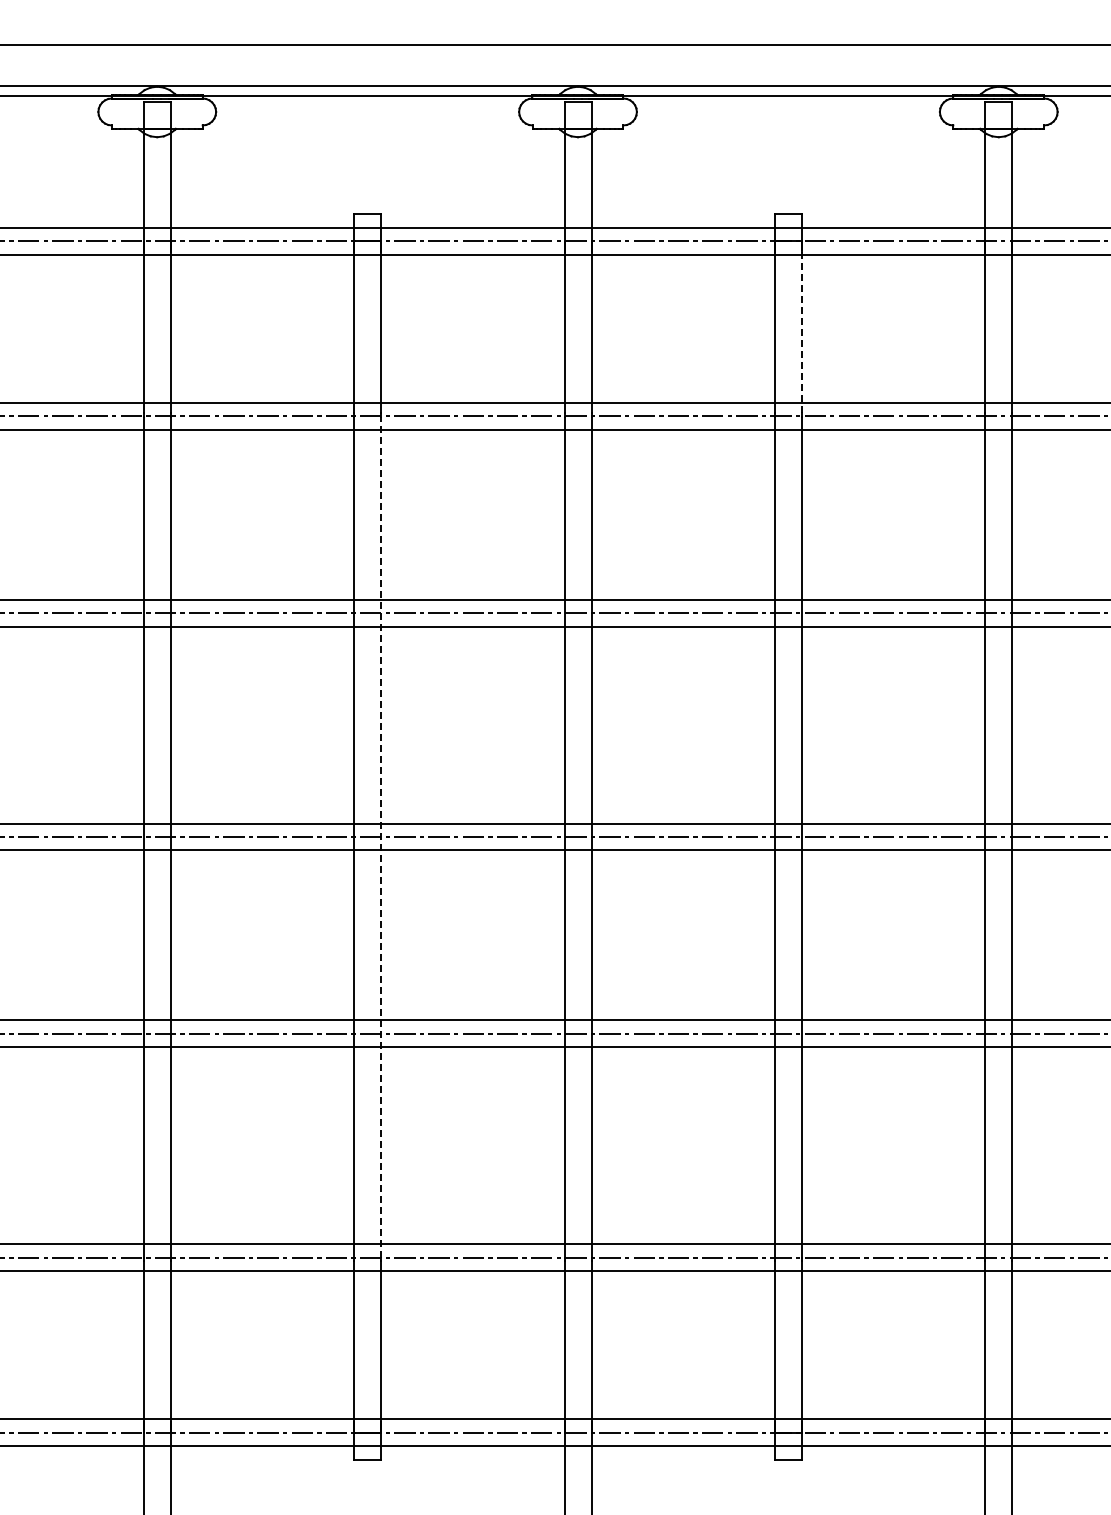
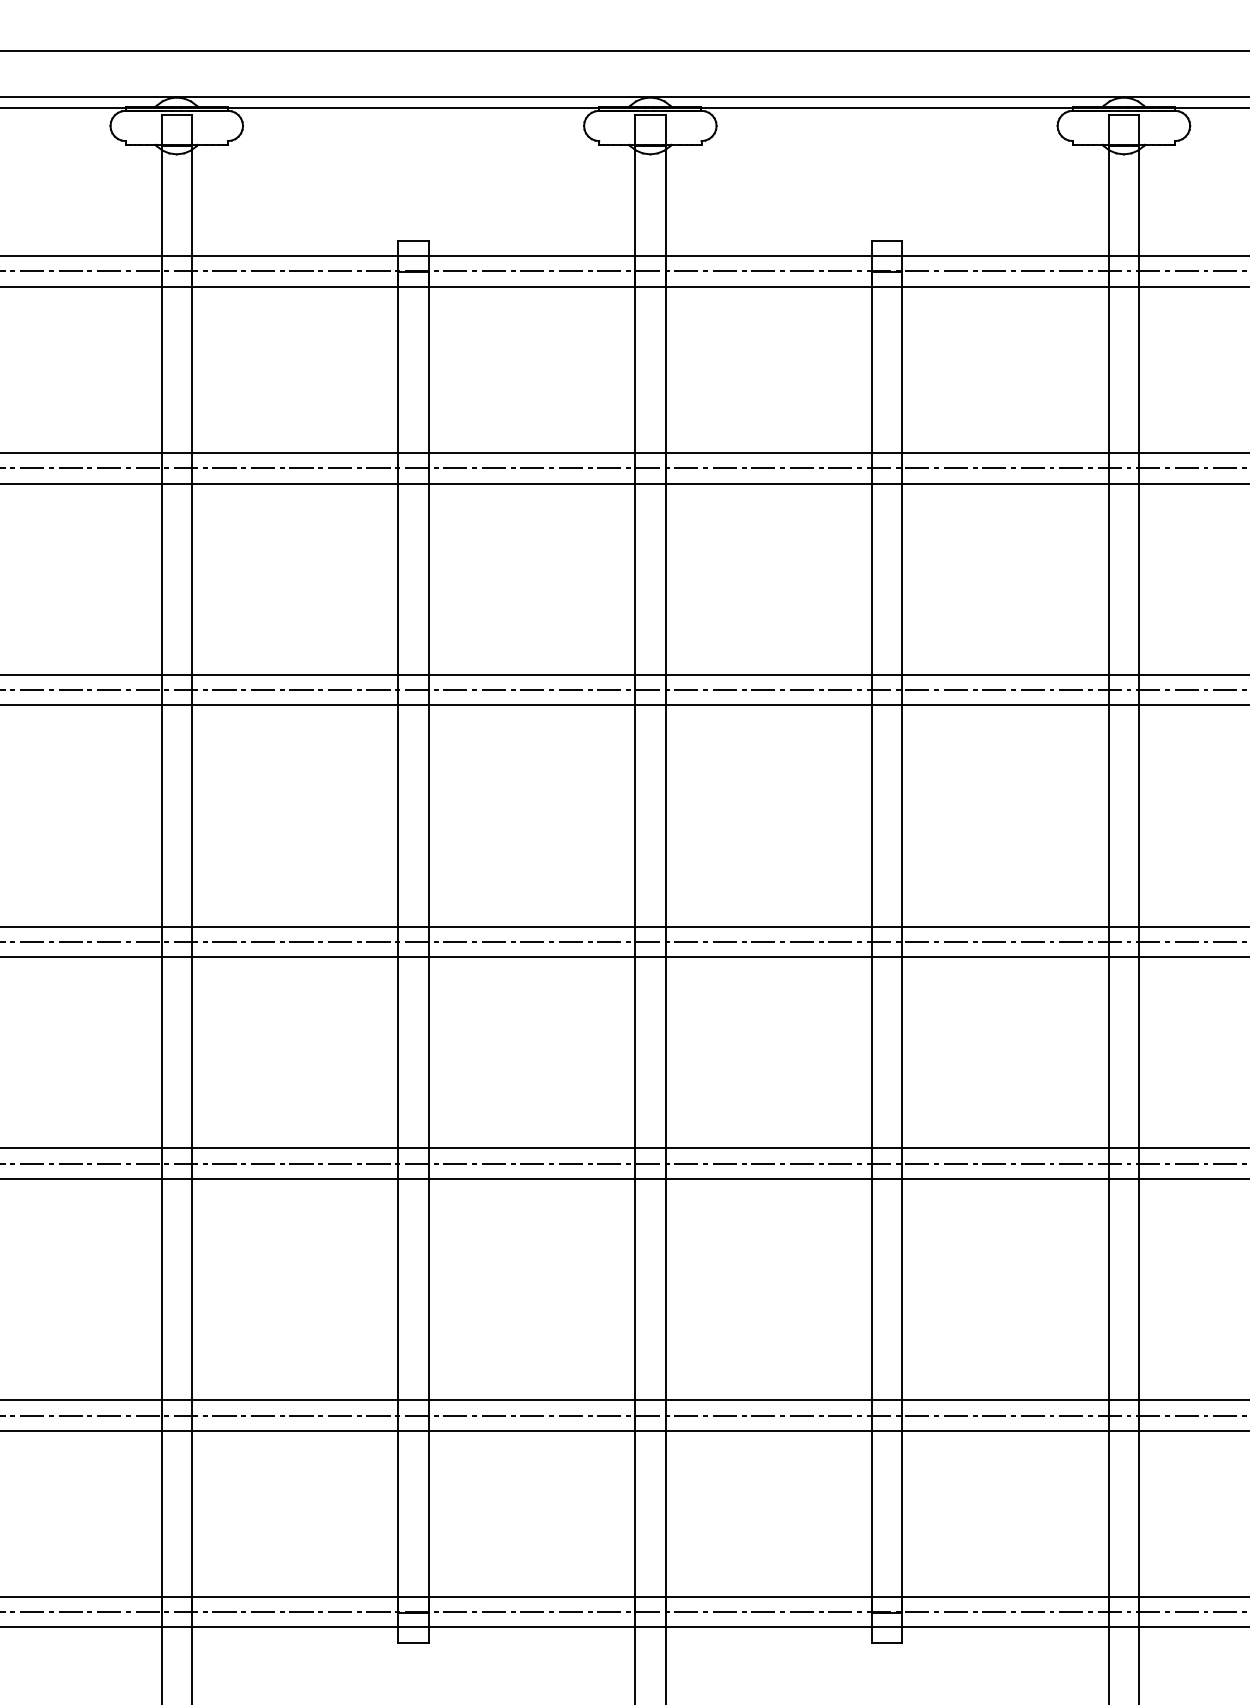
line: (801, 332) -> (901, 374), dashed -> solid
line: (381, 837) -> (429, 942), dashed -> solid

